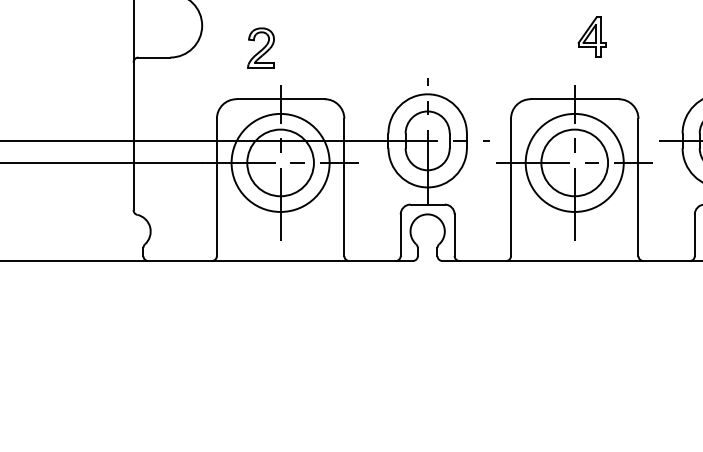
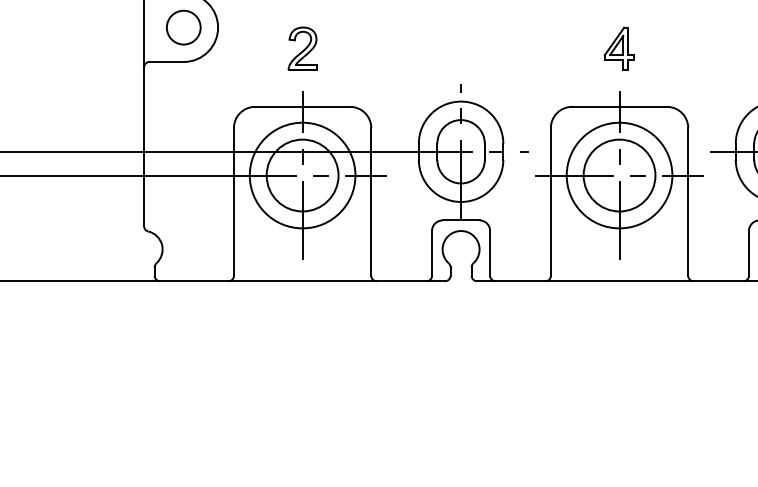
circle: (170, 25) -> (183, 27), added
part: (591, 36) -> (618, 48), moved
part: (261, 47) -> (302, 48), moved

